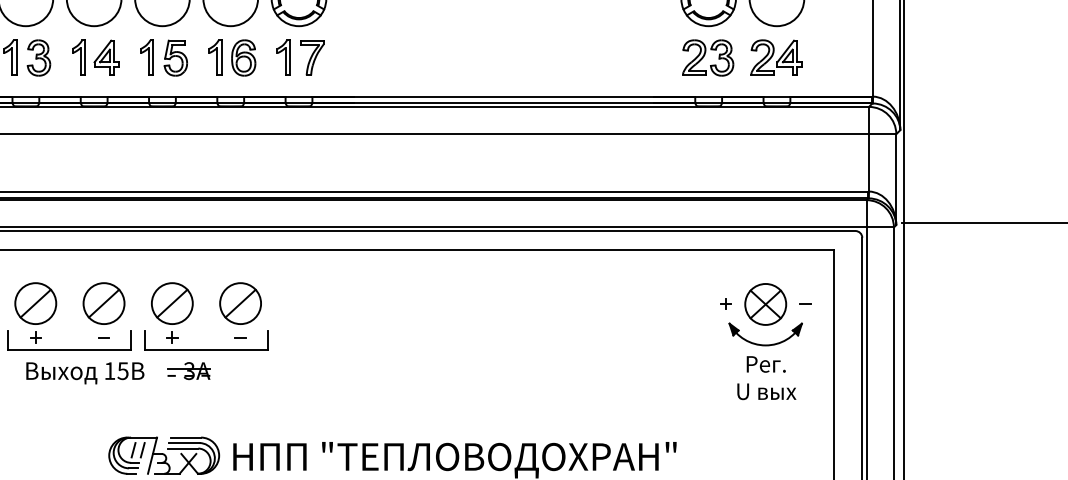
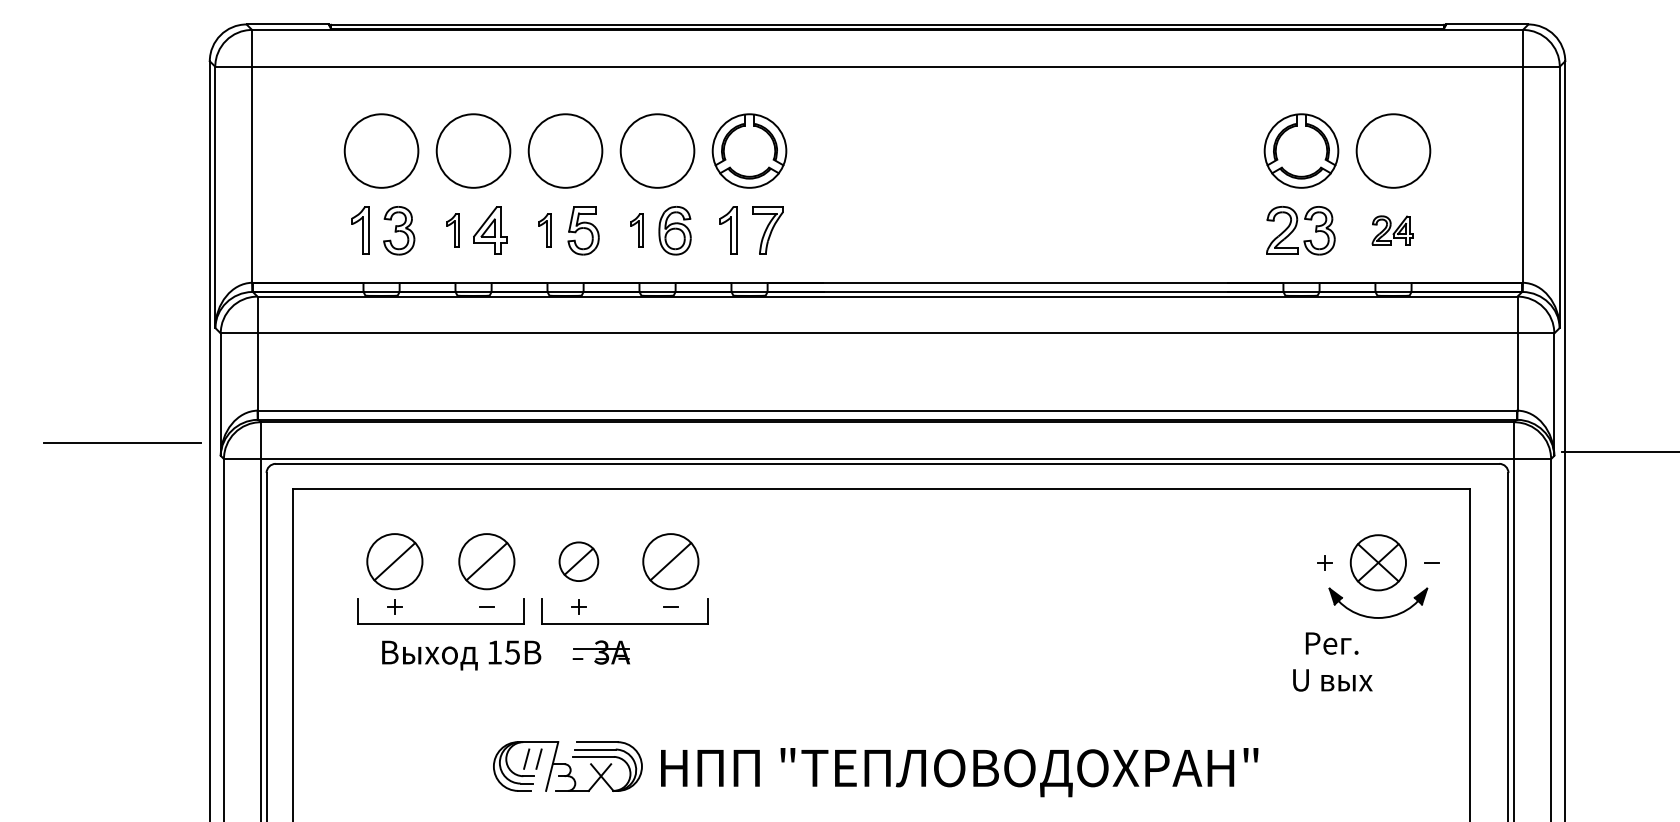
part: (78, 57) -> (452, 230), size x0.7
part: (146, 57) -> (544, 230), size x0.7
part: (215, 57) -> (636, 230), size x0.7
part: (776, 57) -> (1392, 230), size x0.6
part: (172, 303) -> (578, 561), size x0.7
text: (766, 377) -> (1332, 661), moved

